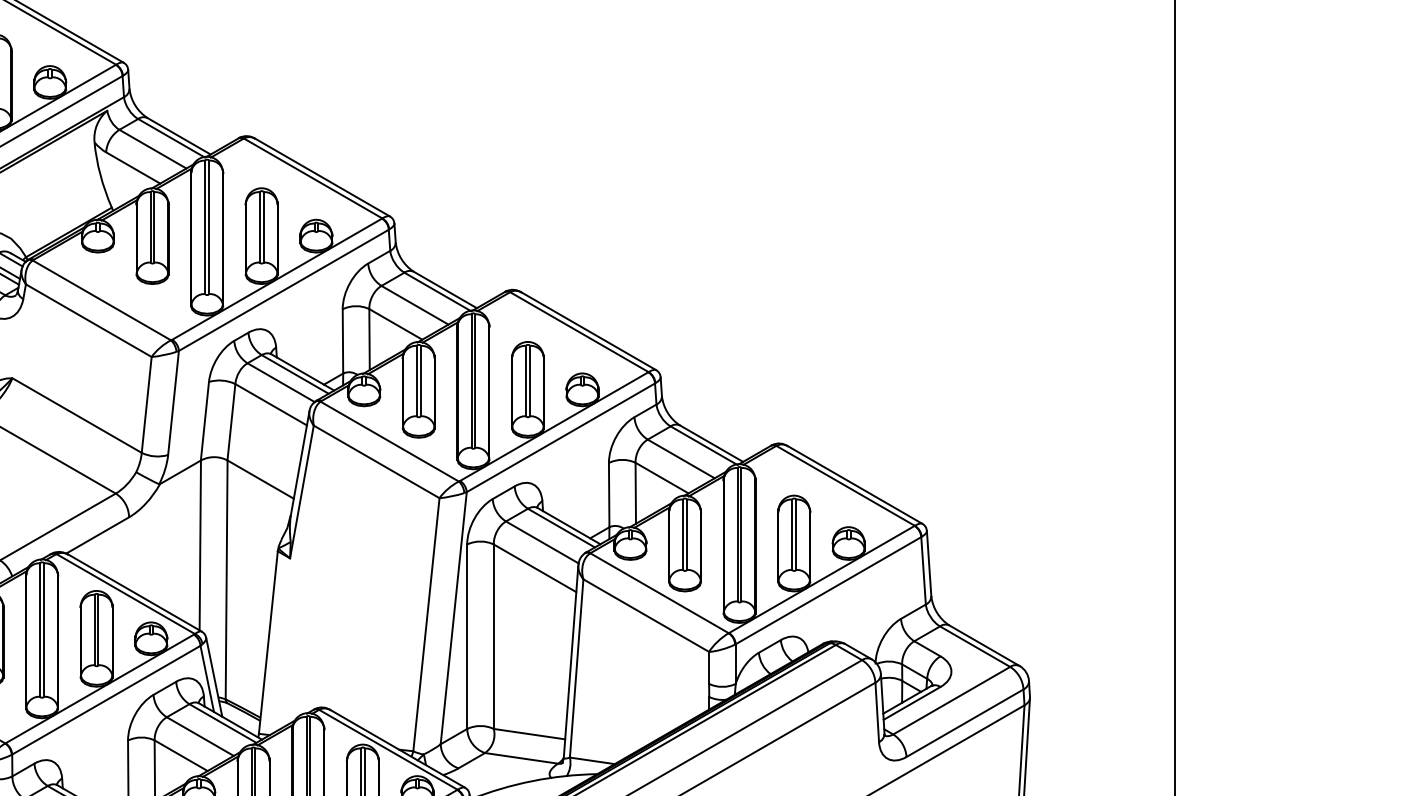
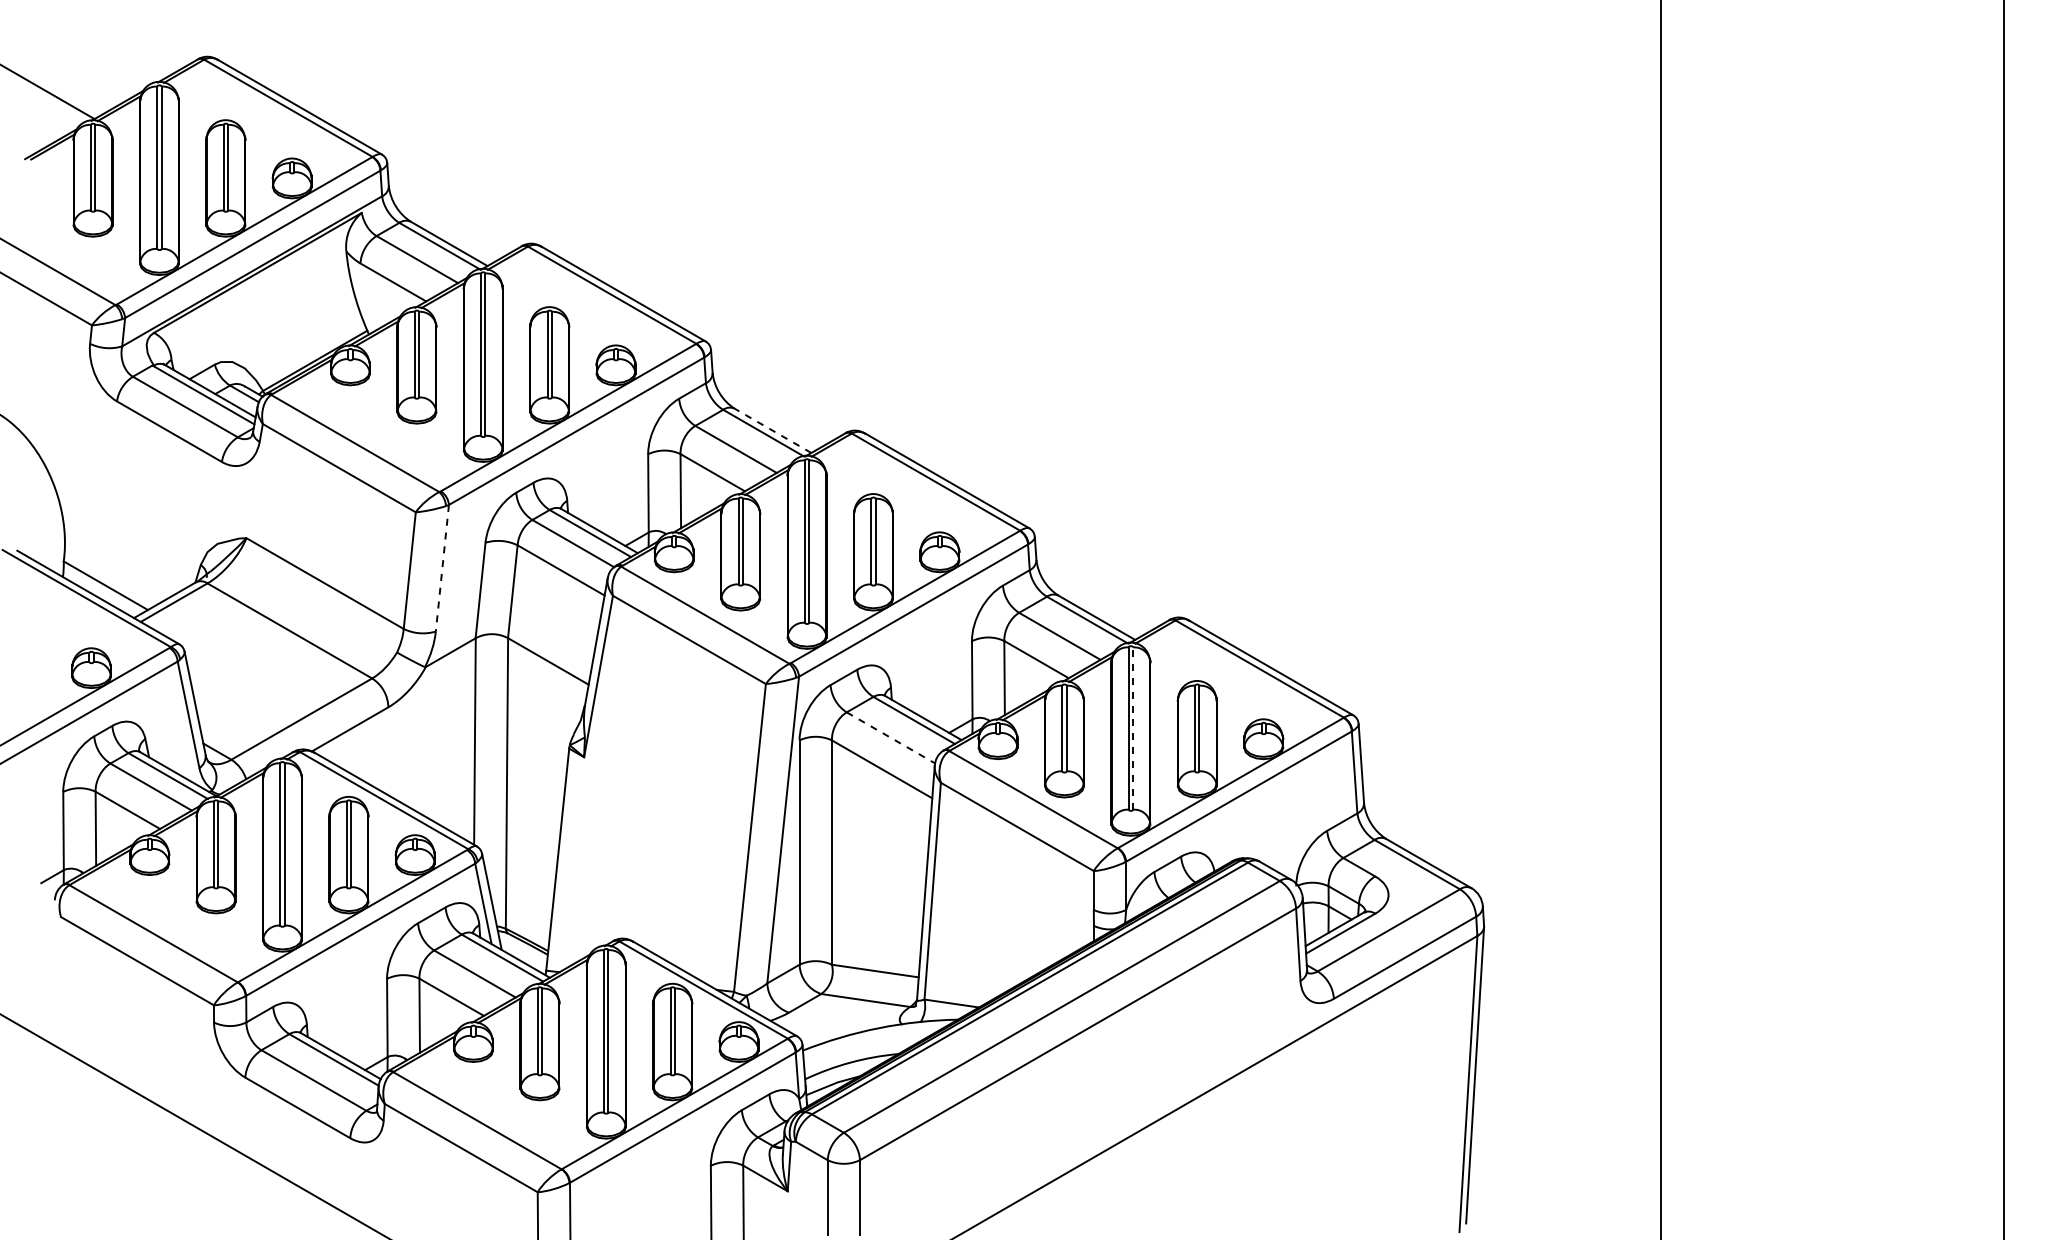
line: (444, 289) -> (772, 430), solid -> dashed
line: (173, 403) -> (442, 568), solid -> dashed
line: (741, 534) -> (1133, 728), solid -> dashed
line: (542, 542) -> (891, 738), solid -> dashed

